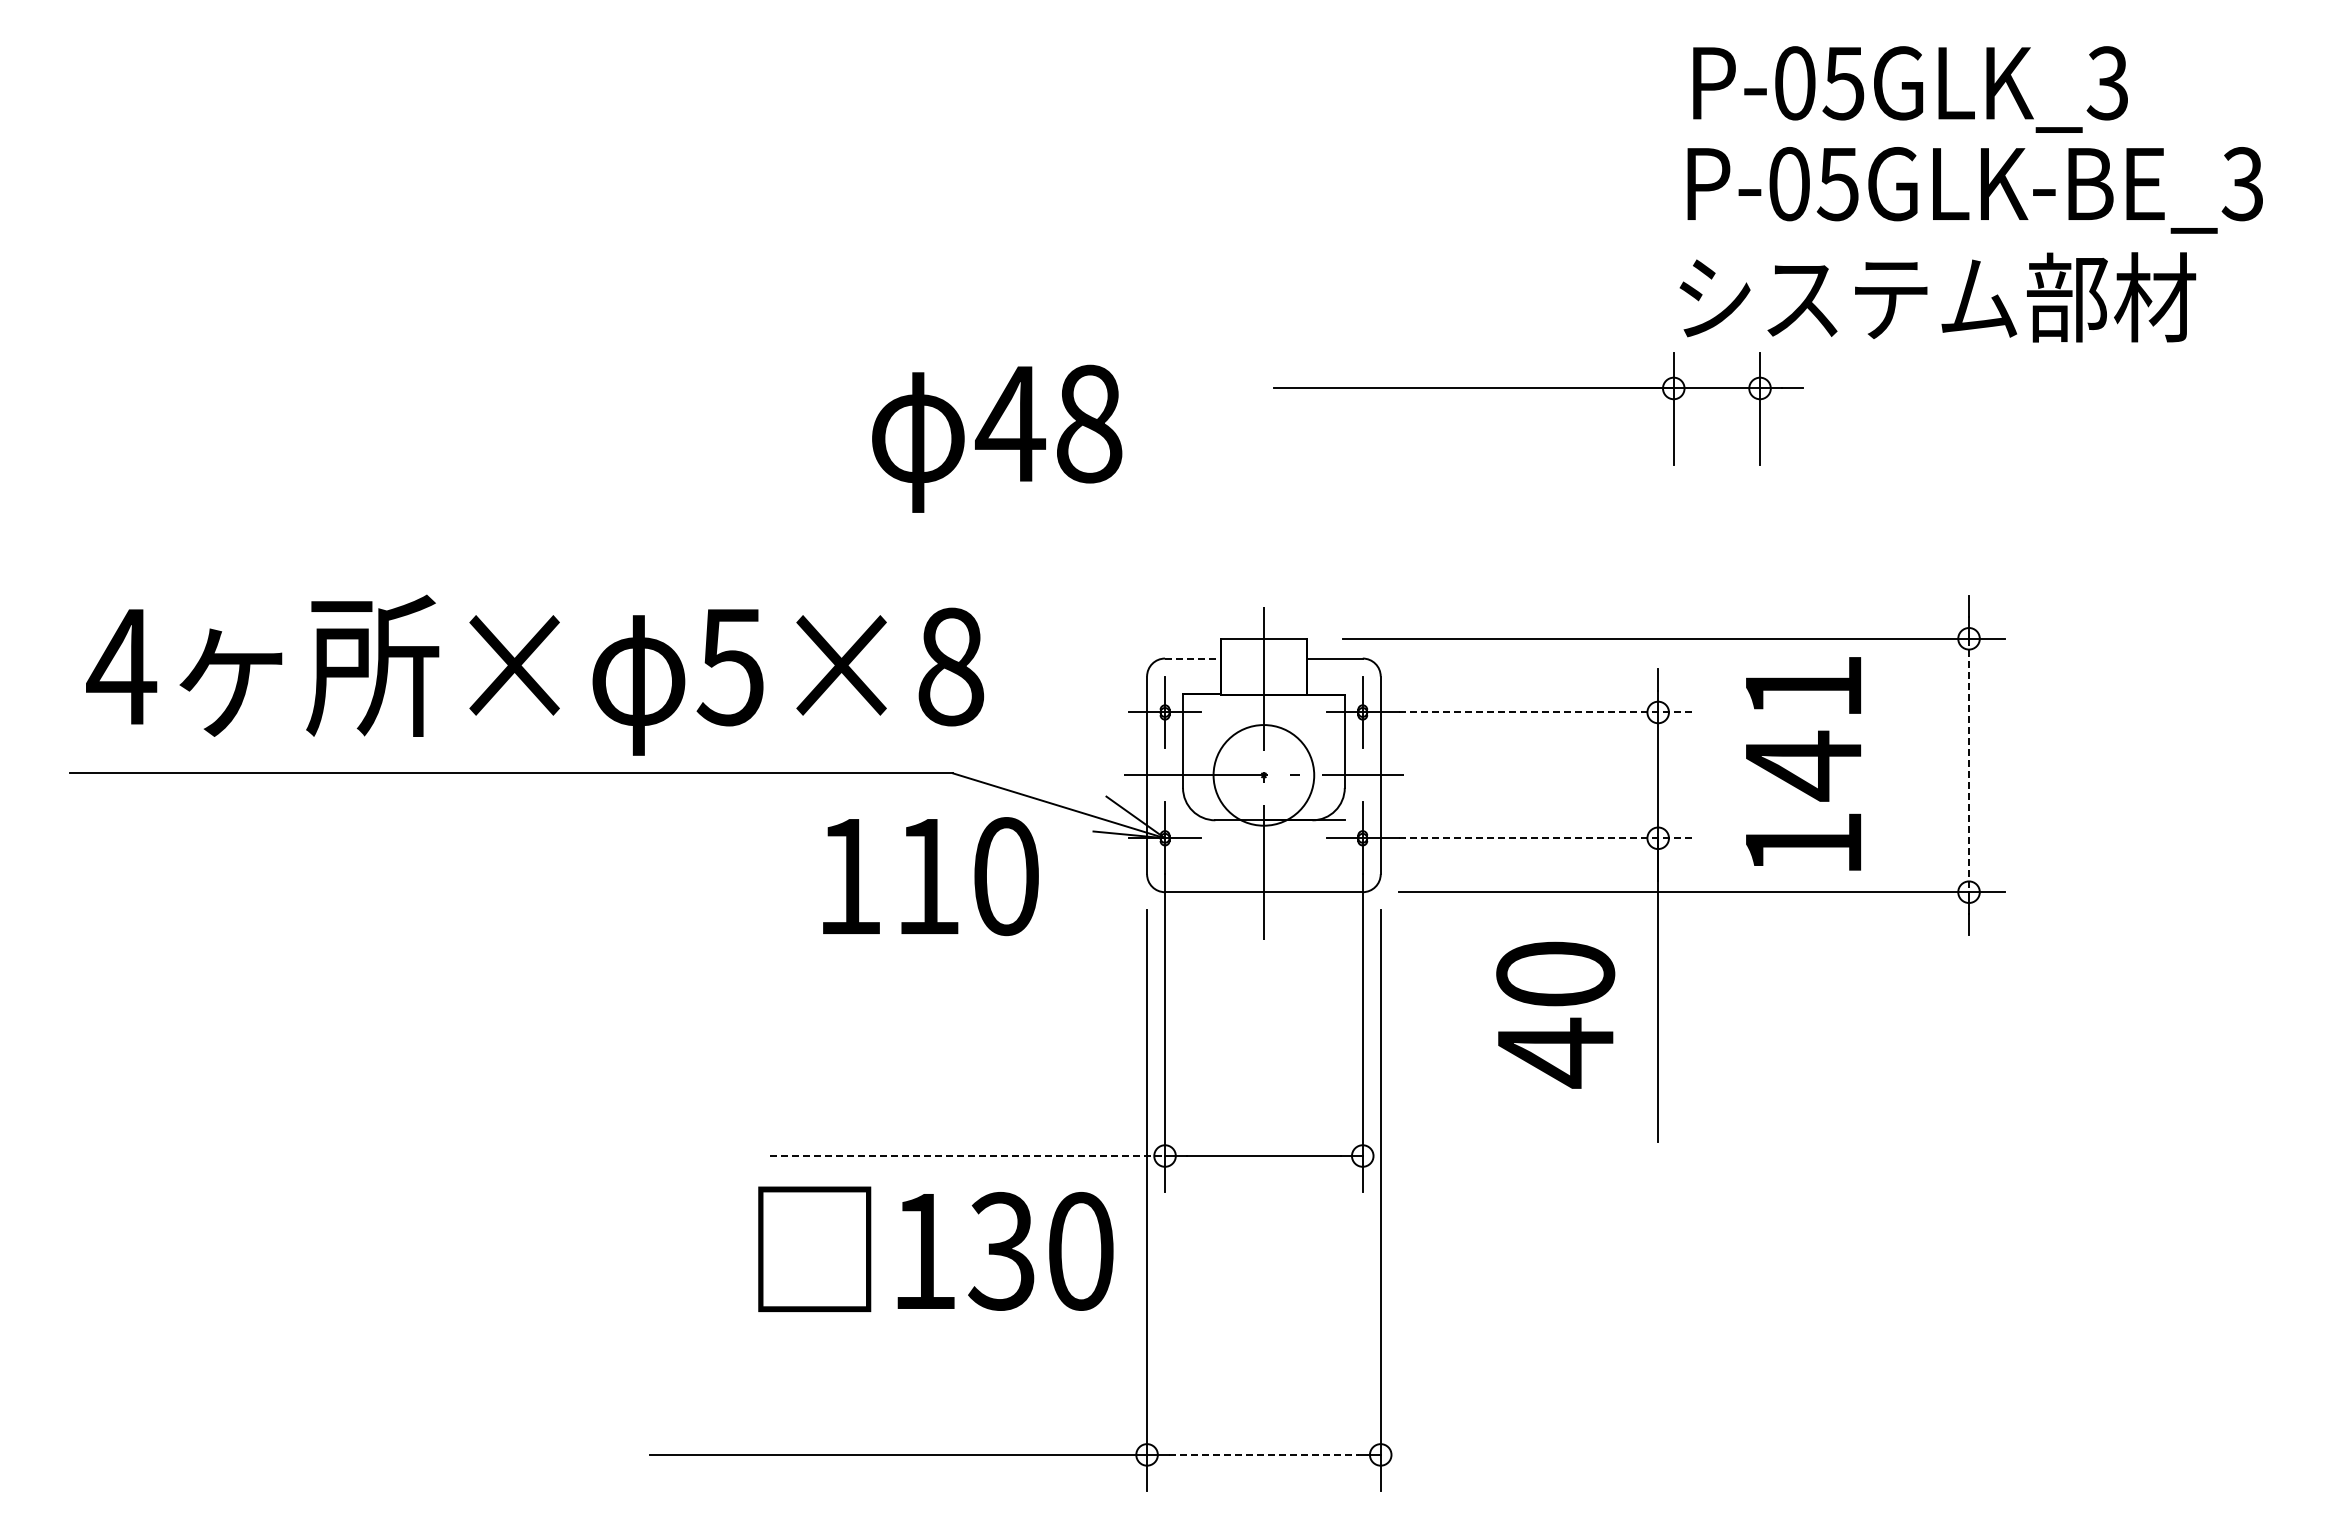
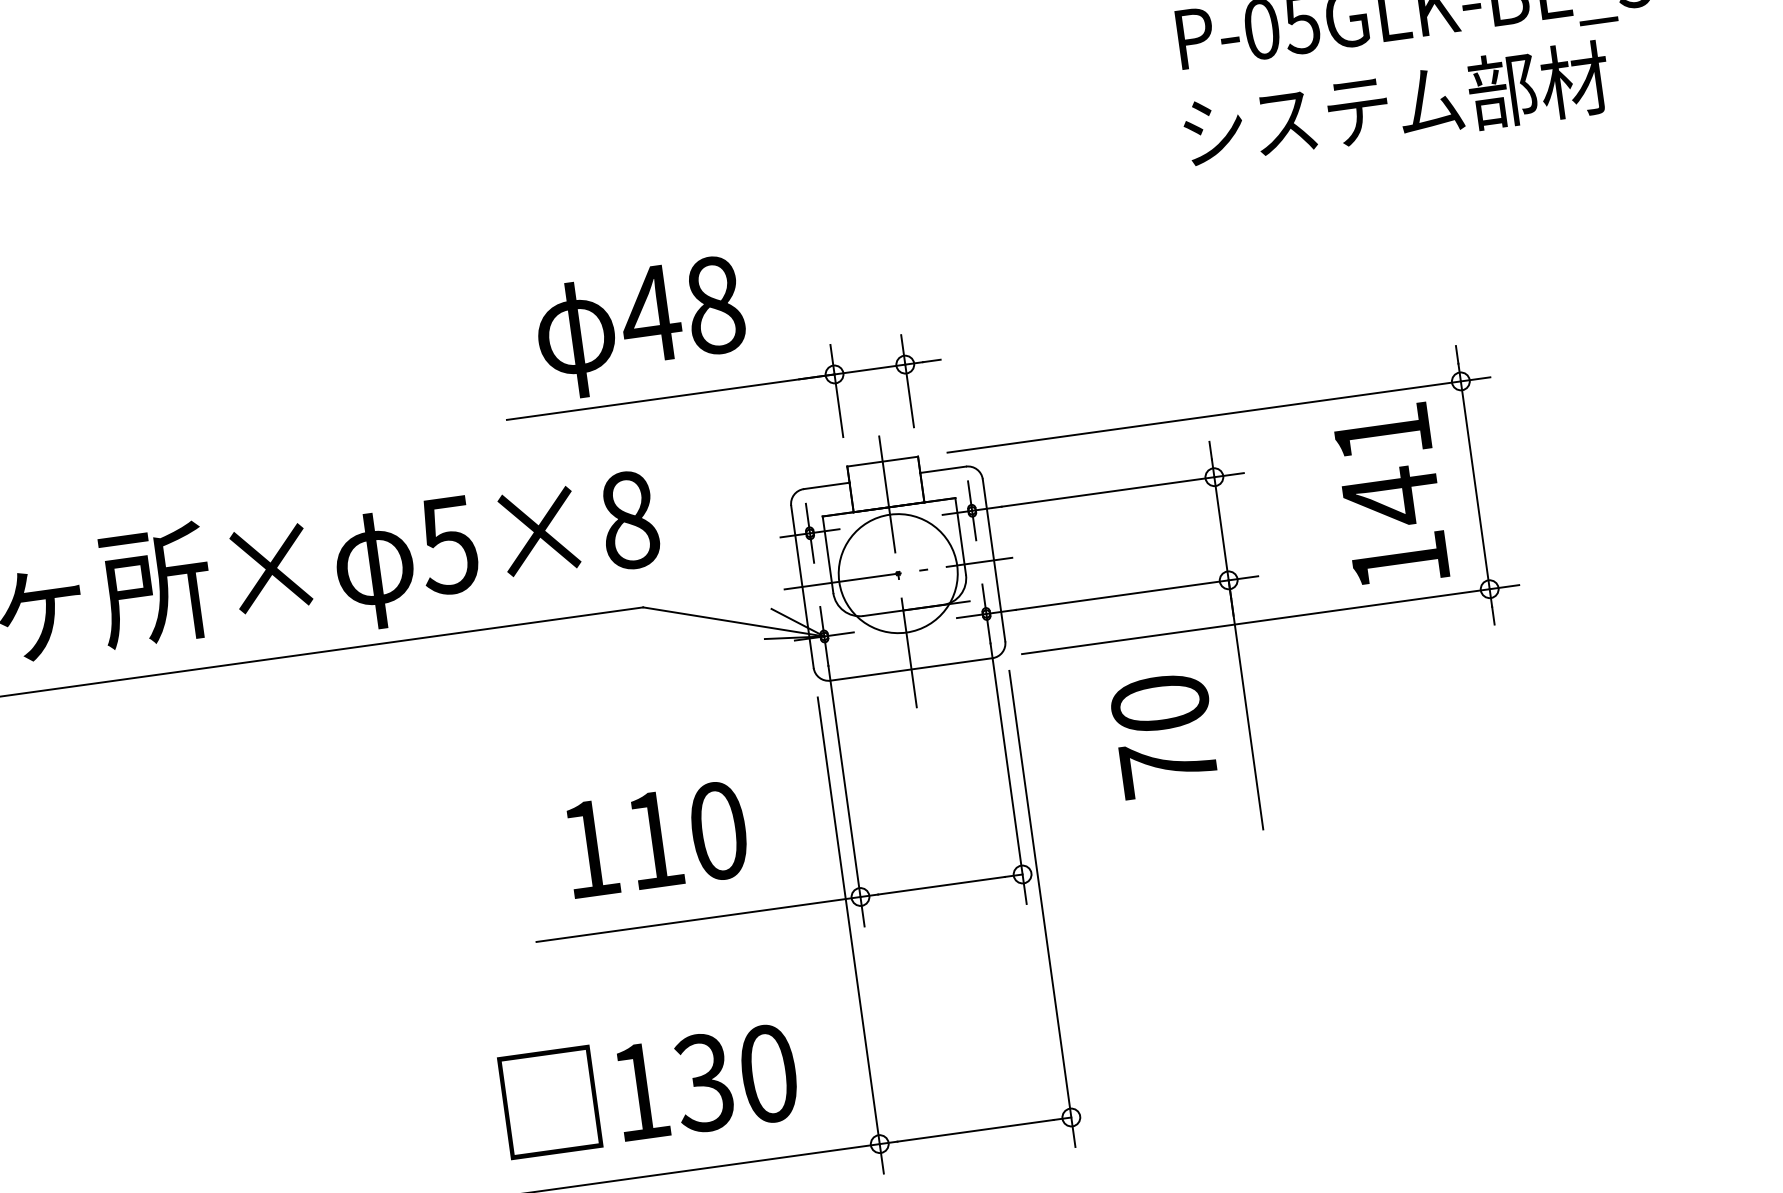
part: (1538, 388) -> (723, 389), moved
line: (1192, 658) -> (826, 485), dashed -> solid
line: (1546, 712) -> (1122, 489), dashed -> solid
text: (1803, 763) -> (1390, 495), moved
line: (1969, 765) -> (1475, 485), dashed -> solid
circle: (1263, 775) -> (897, 573), size x1.43
line: (1546, 838) -> (1137, 593), dashed -> solid
text: (930, 876) -> (656, 839), moved
text: (1555, 1052) -> (1168, 767), 40 -> 70
line: (967, 1156) -> (698, 919), dashed -> solid
text: (935, 1248) -> (649, 1088), moved
line: (1264, 1454) -> (976, 1130), dashed -> solid

